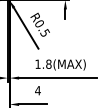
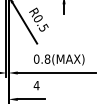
text: (37, 63) -> (36, 58), 1.8(MAX) -> 0.8(MAX)

